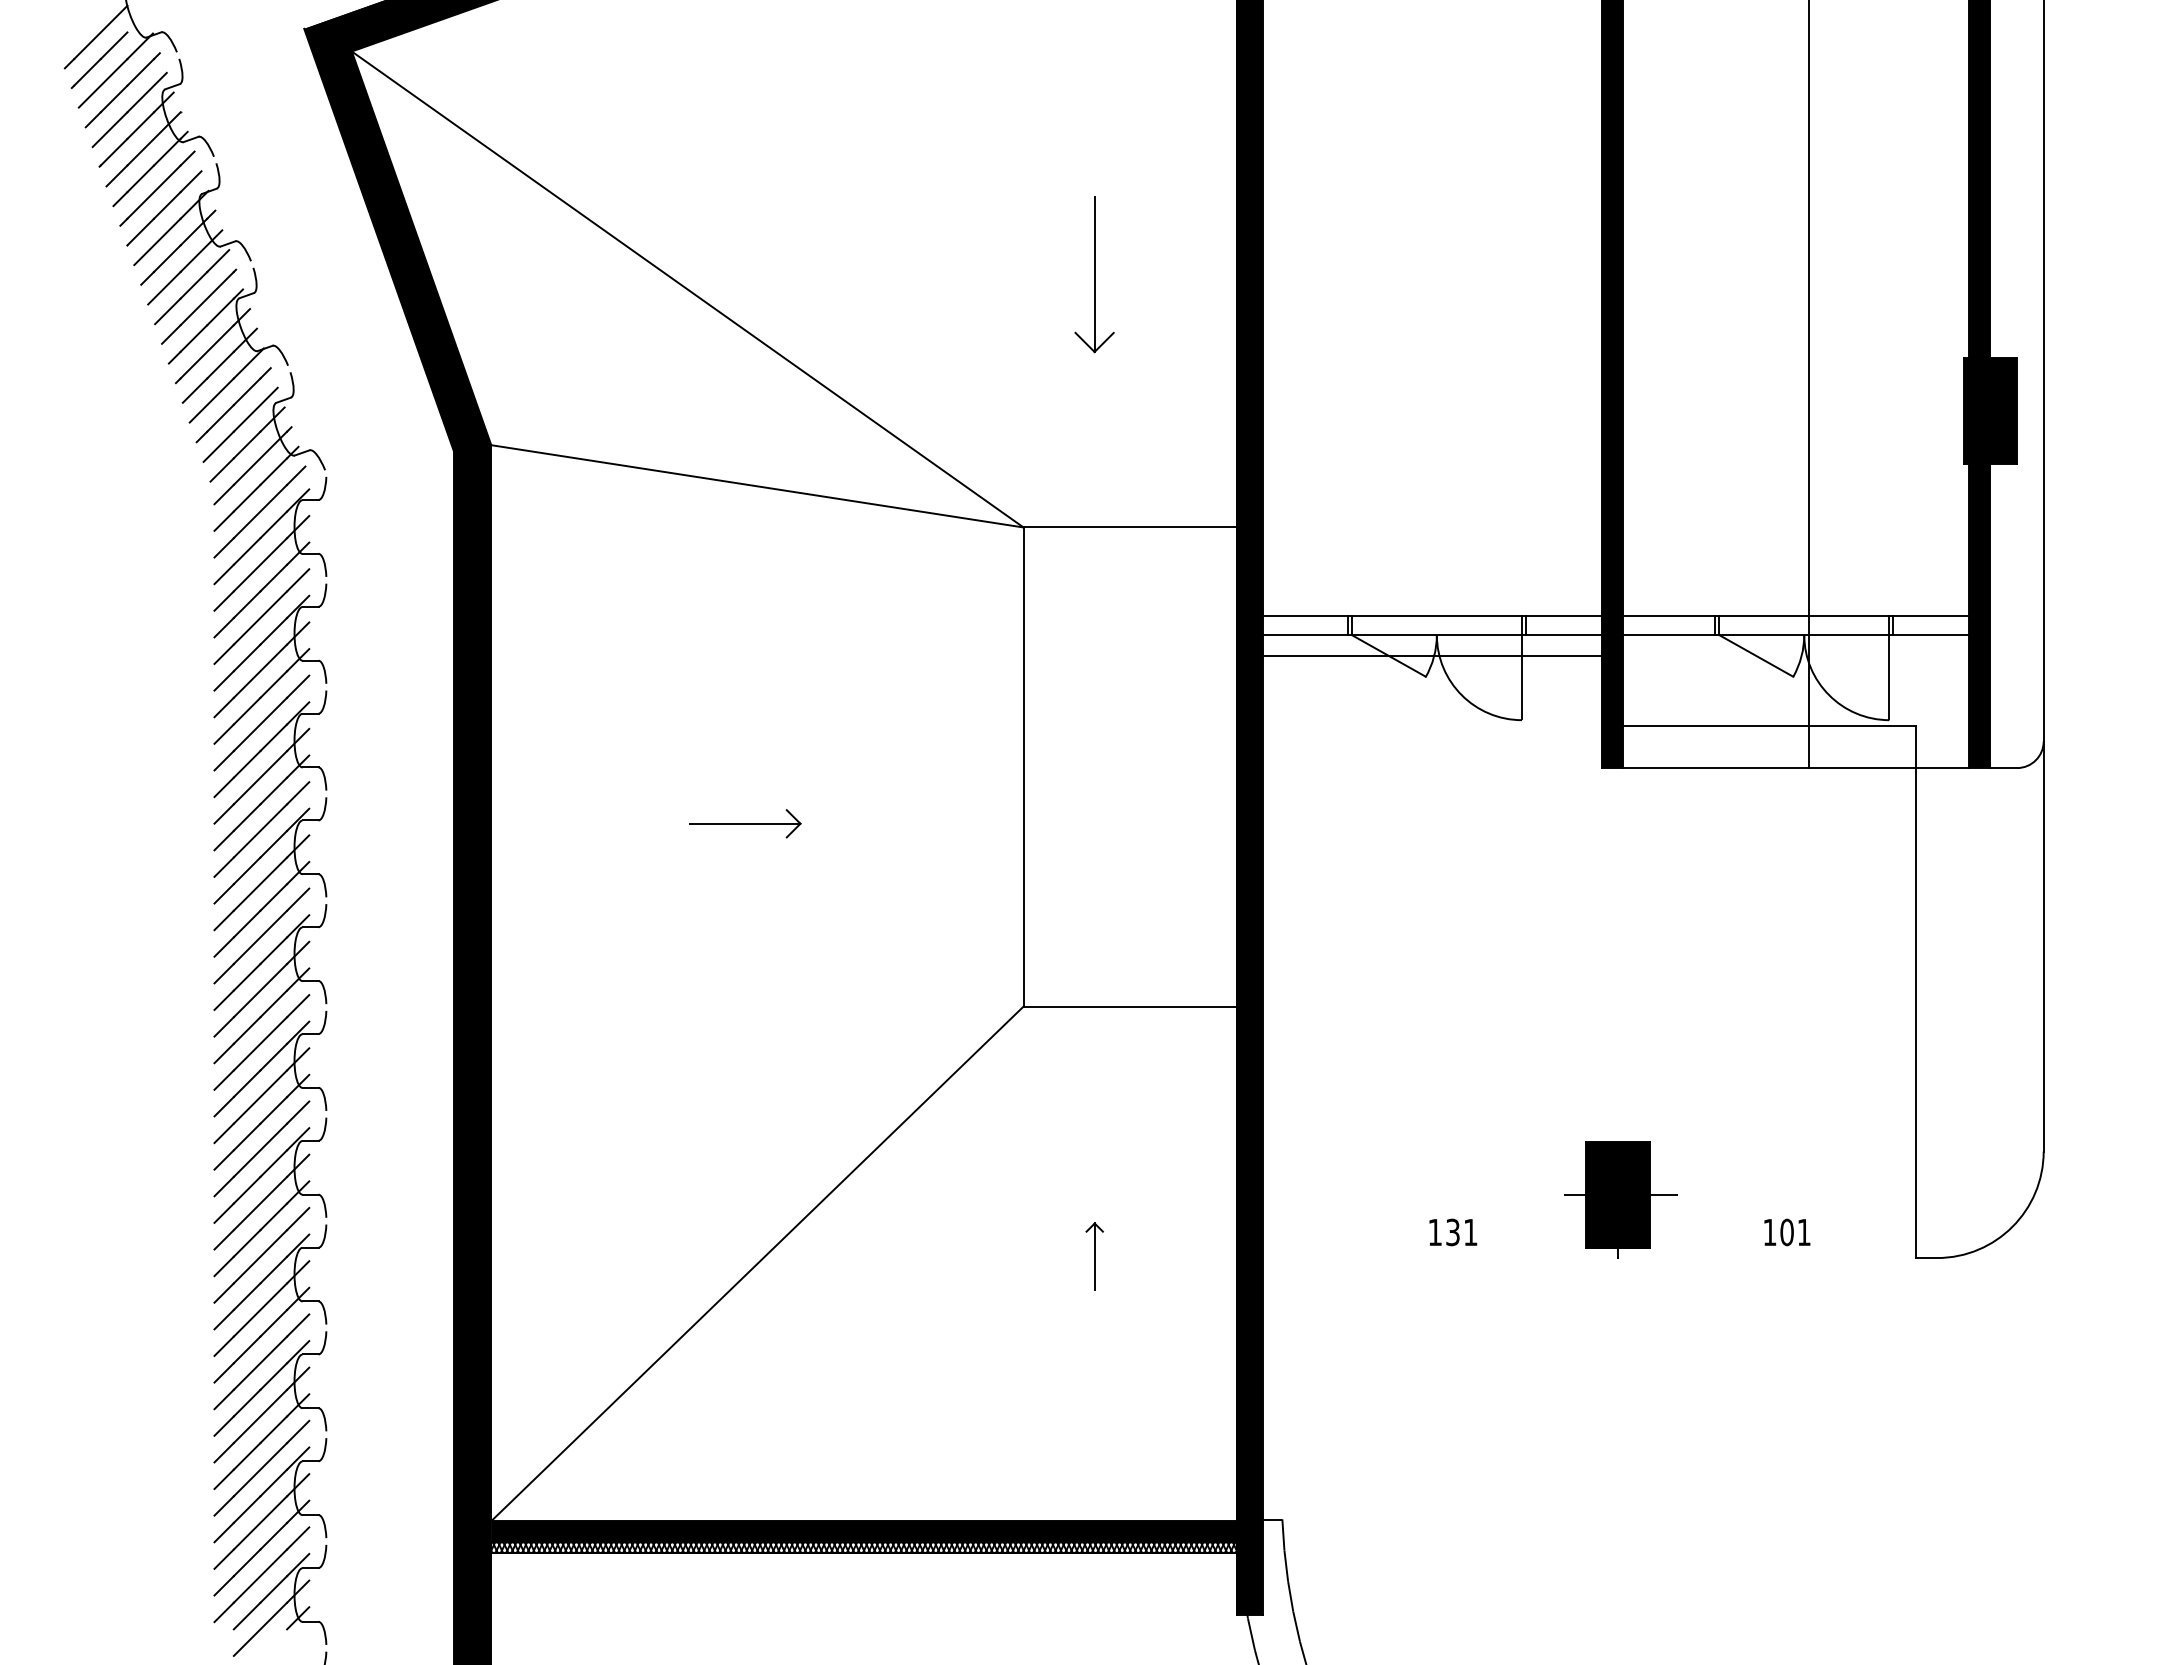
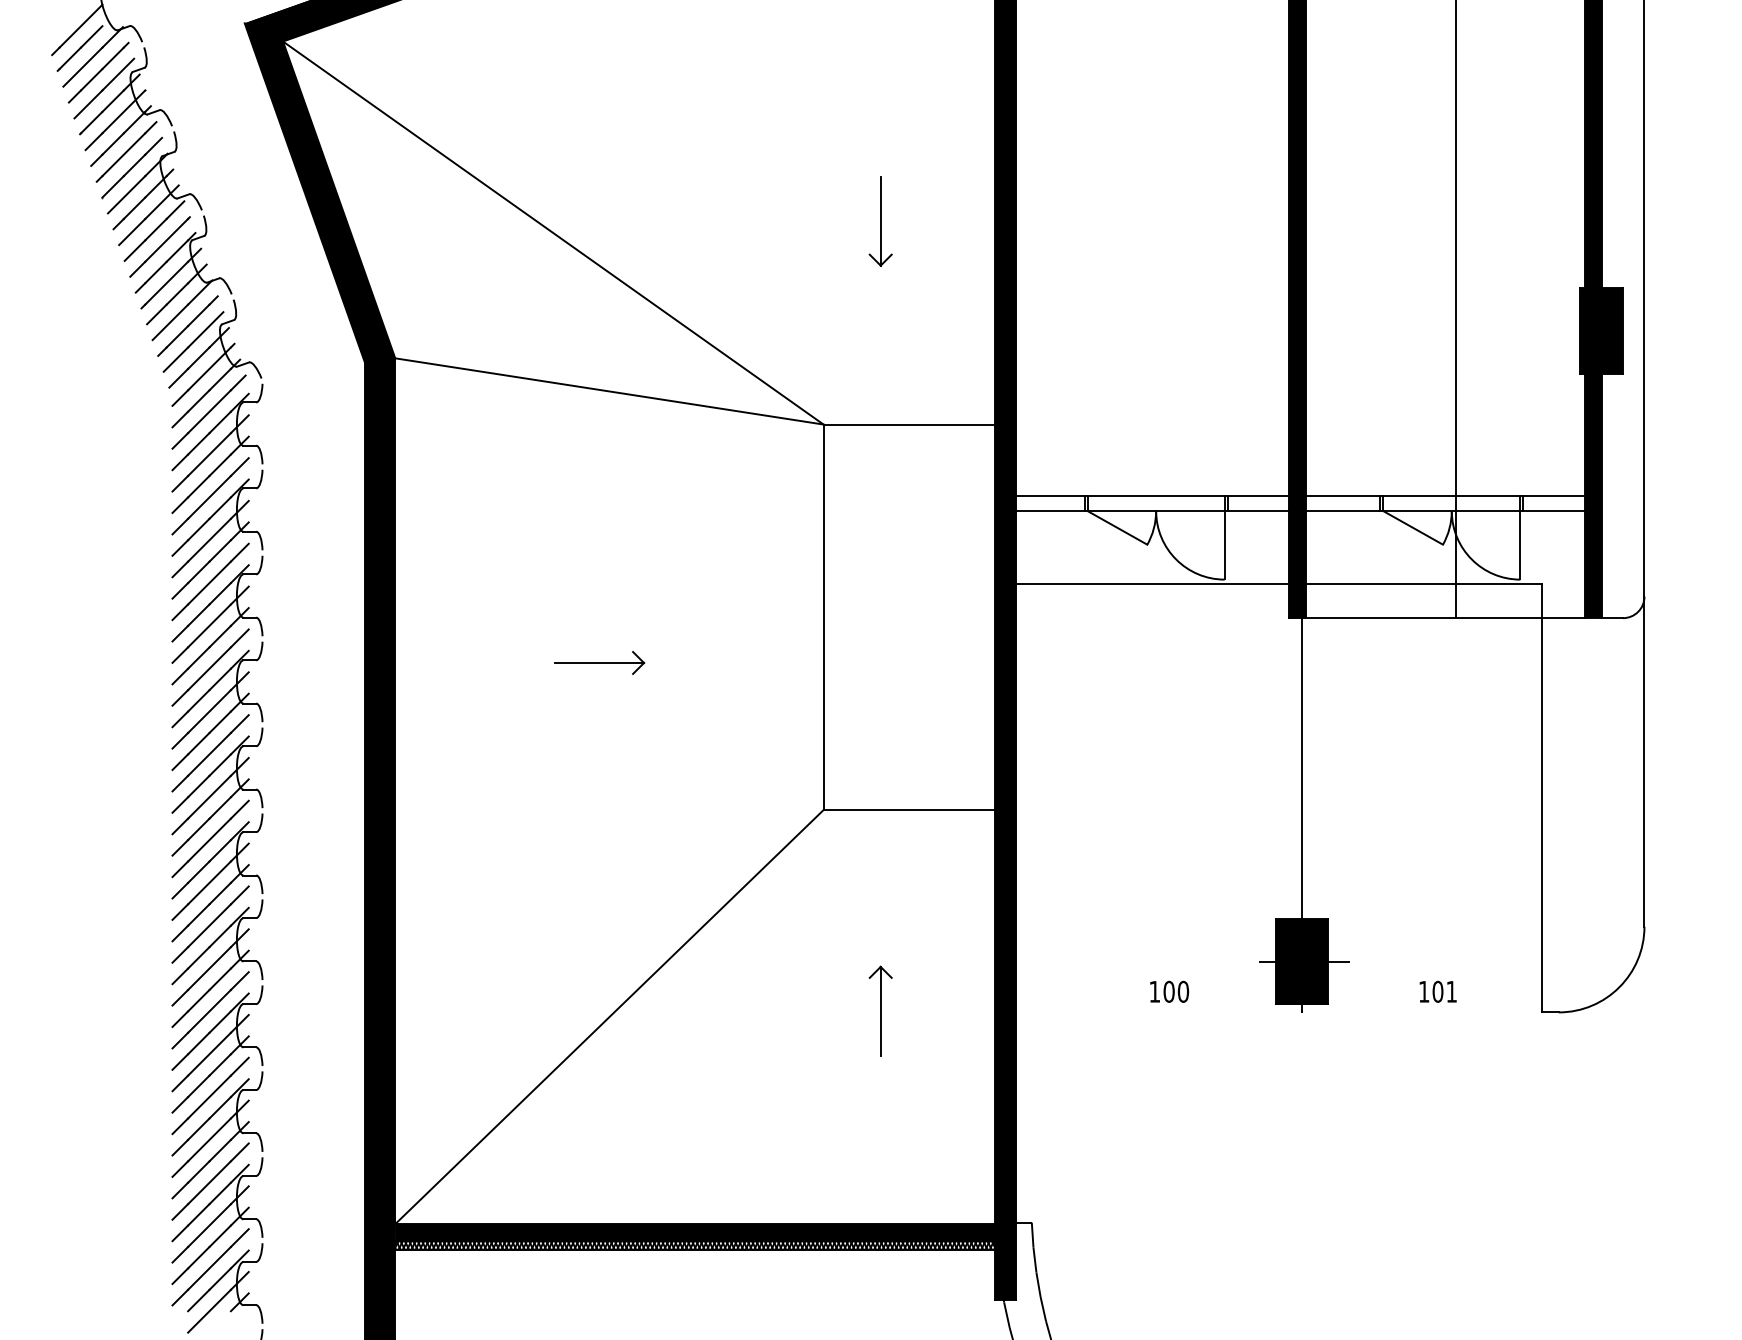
part: (1094, 274) -> (880, 220), size x0.71
line: (1432, 655) -> (1152, 583), moved
line: (1617, 955) -> (1301, 768), added
text: (1461, 1232) -> (1175, 991), 131 -> 100
part: (1094, 1256) -> (880, 1011), size x1.67

